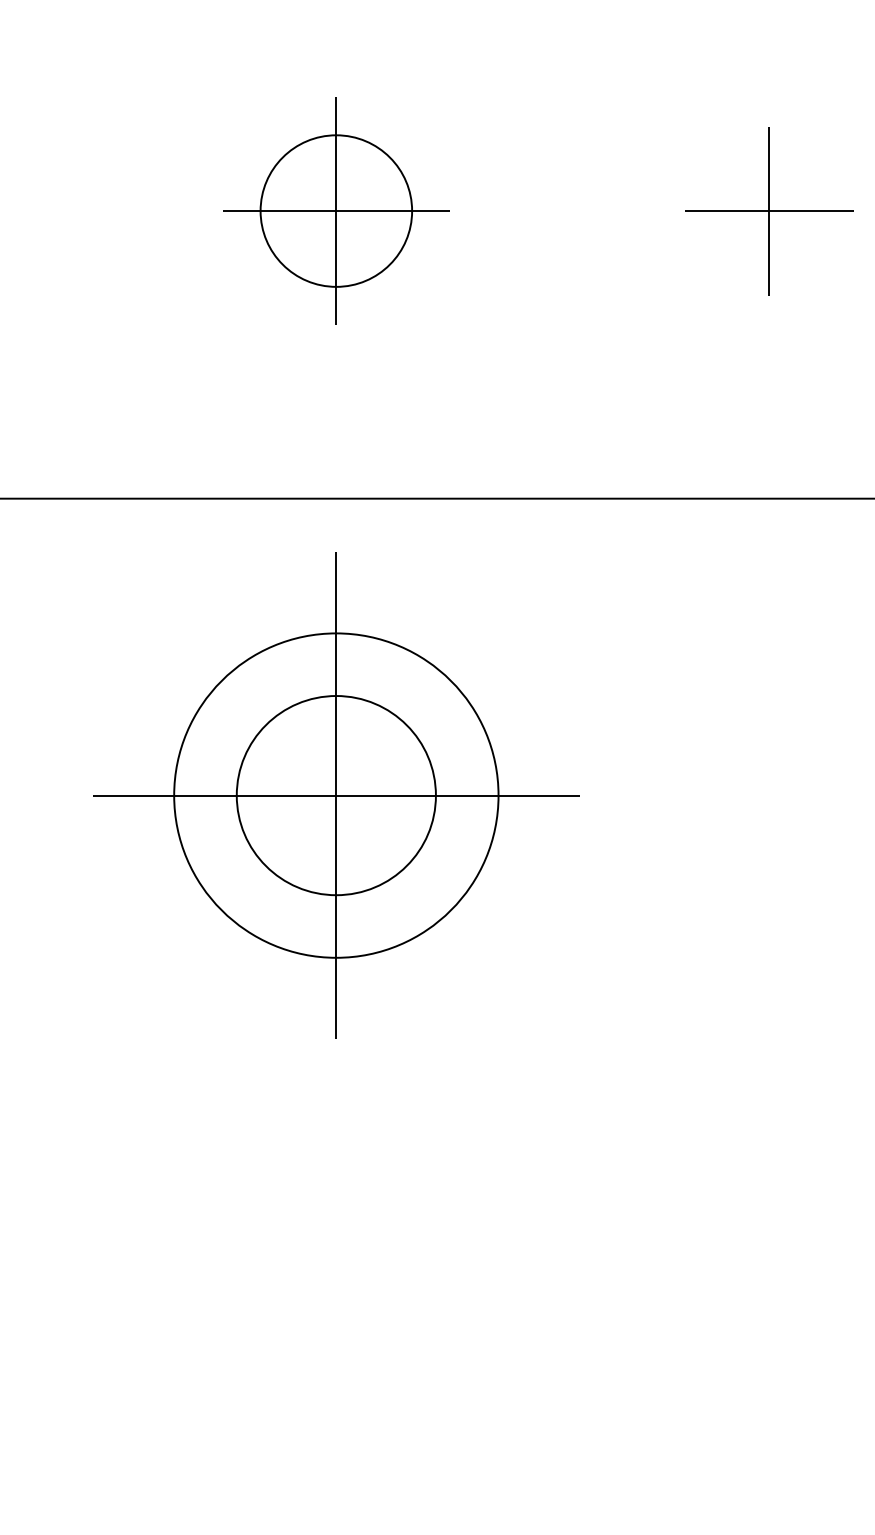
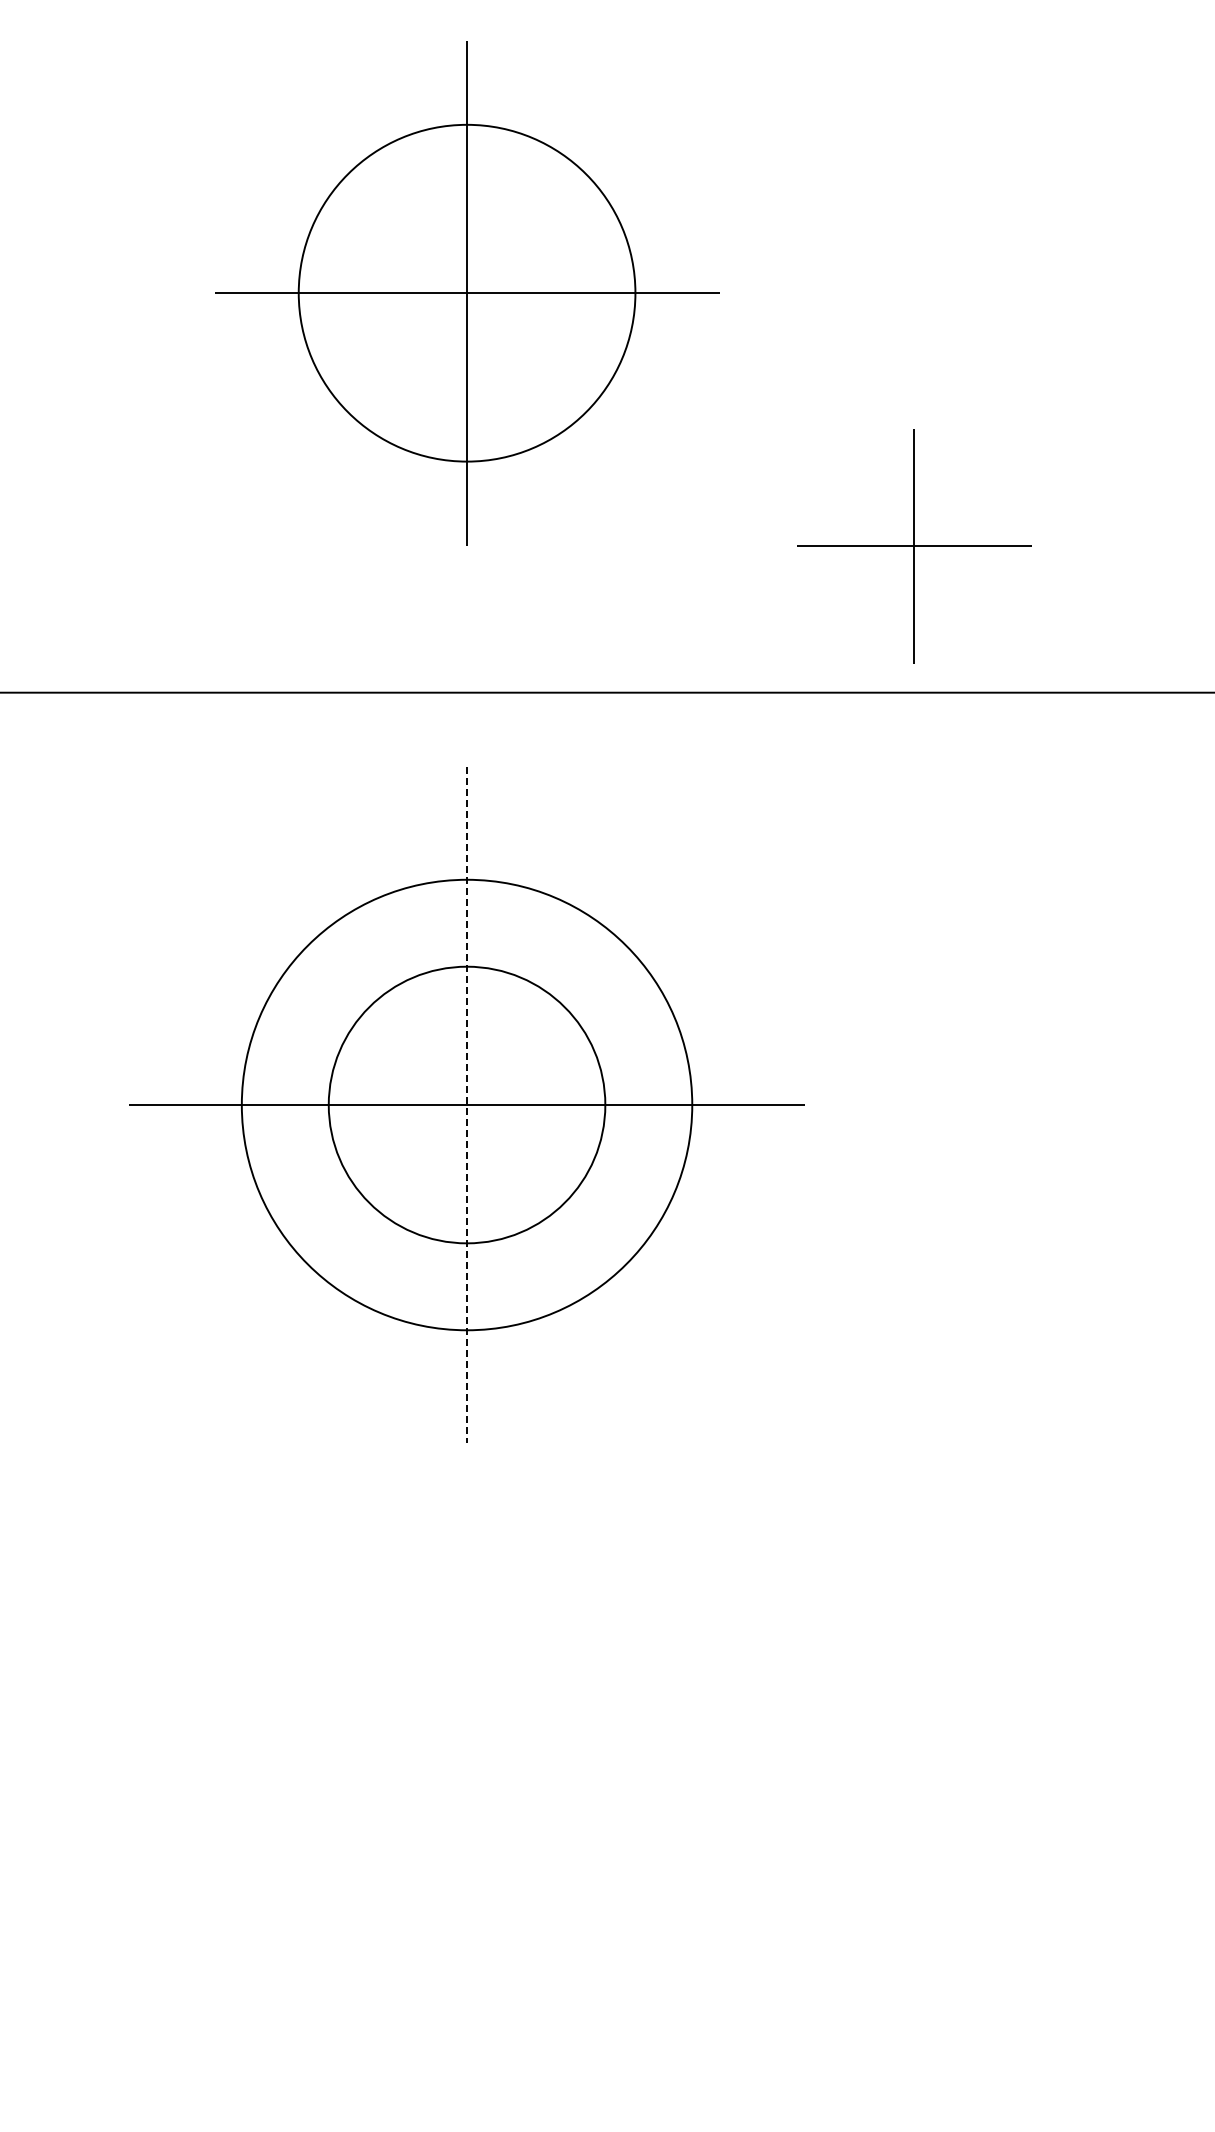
part: (335, 211) -> (466, 293), size x1.6
part: (769, 211) -> (914, 546), moved
line: (336, 795) -> (467, 1105), solid -> dashed

